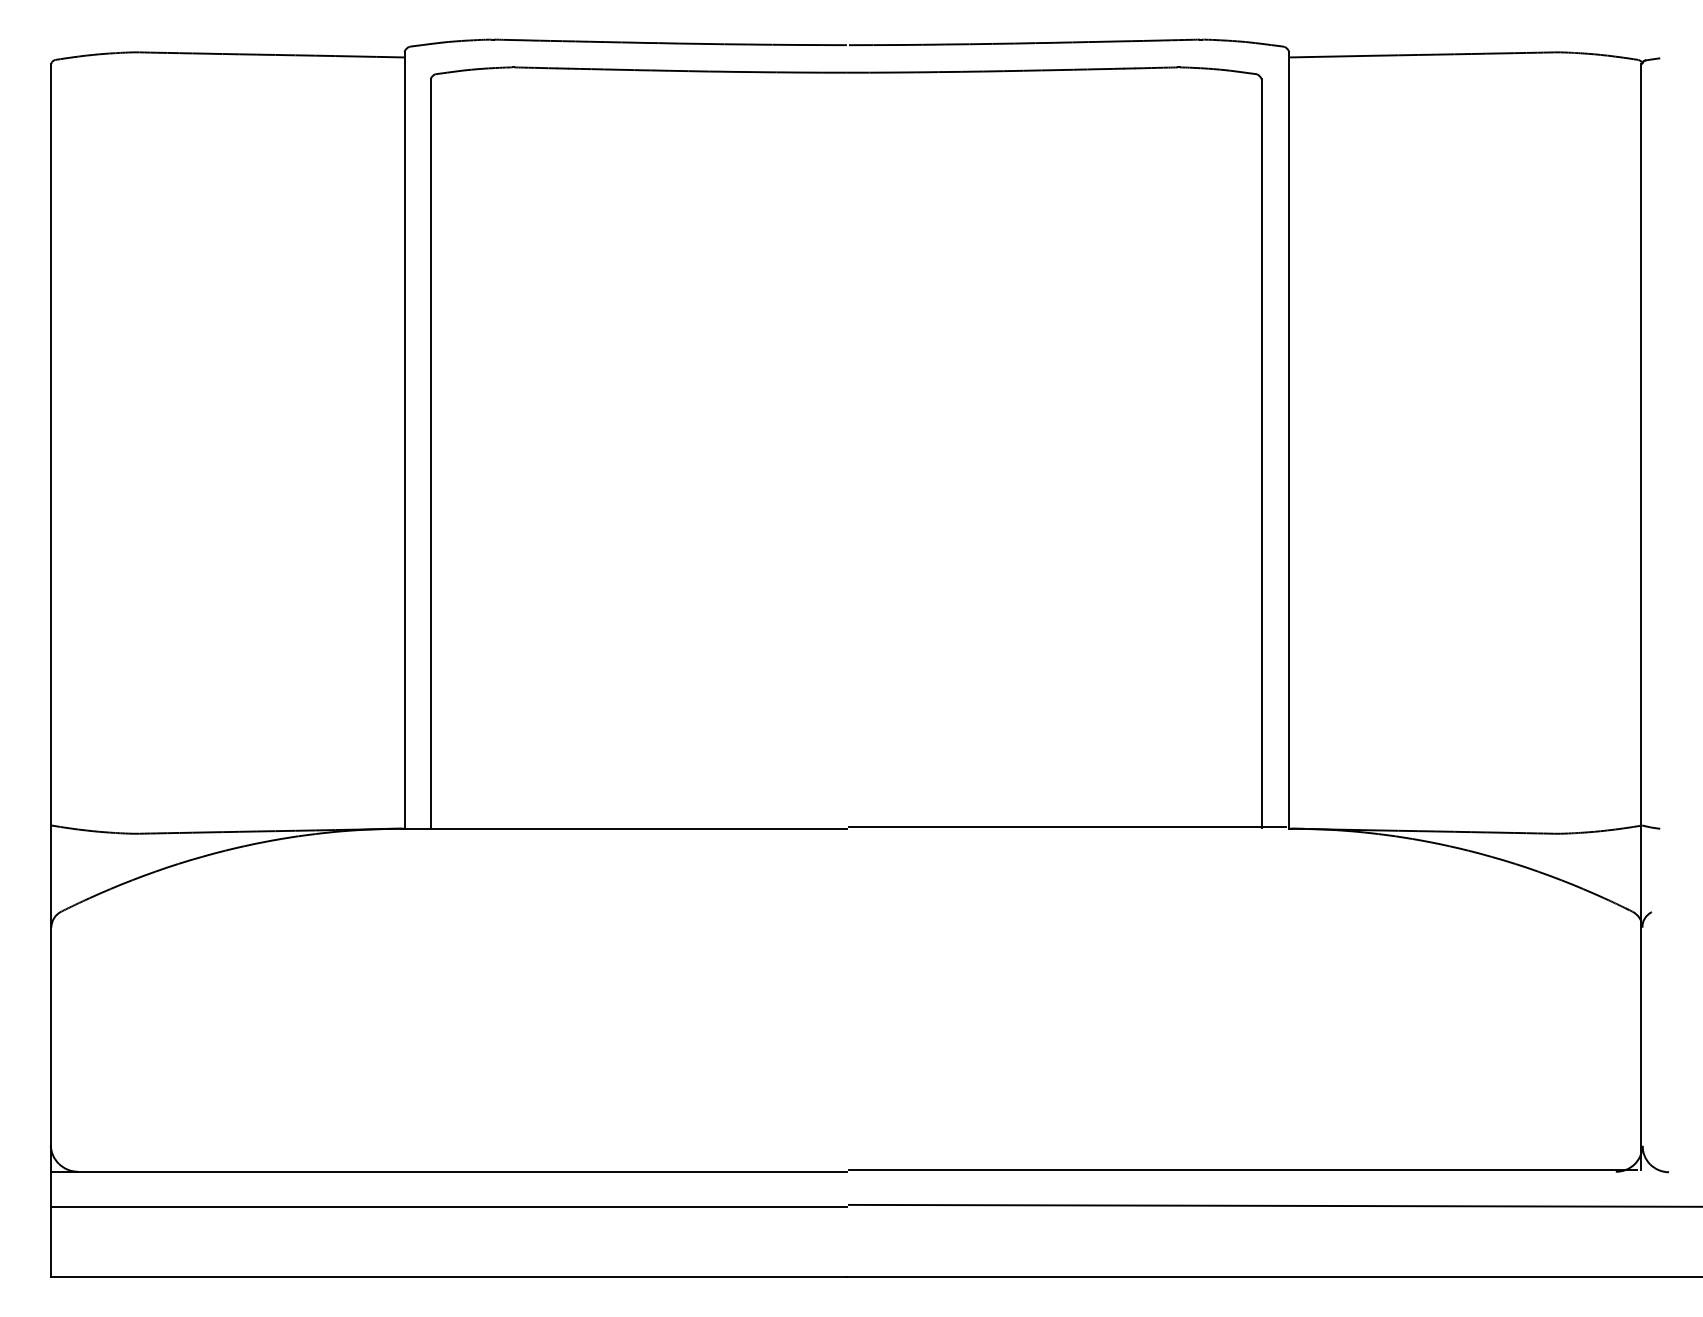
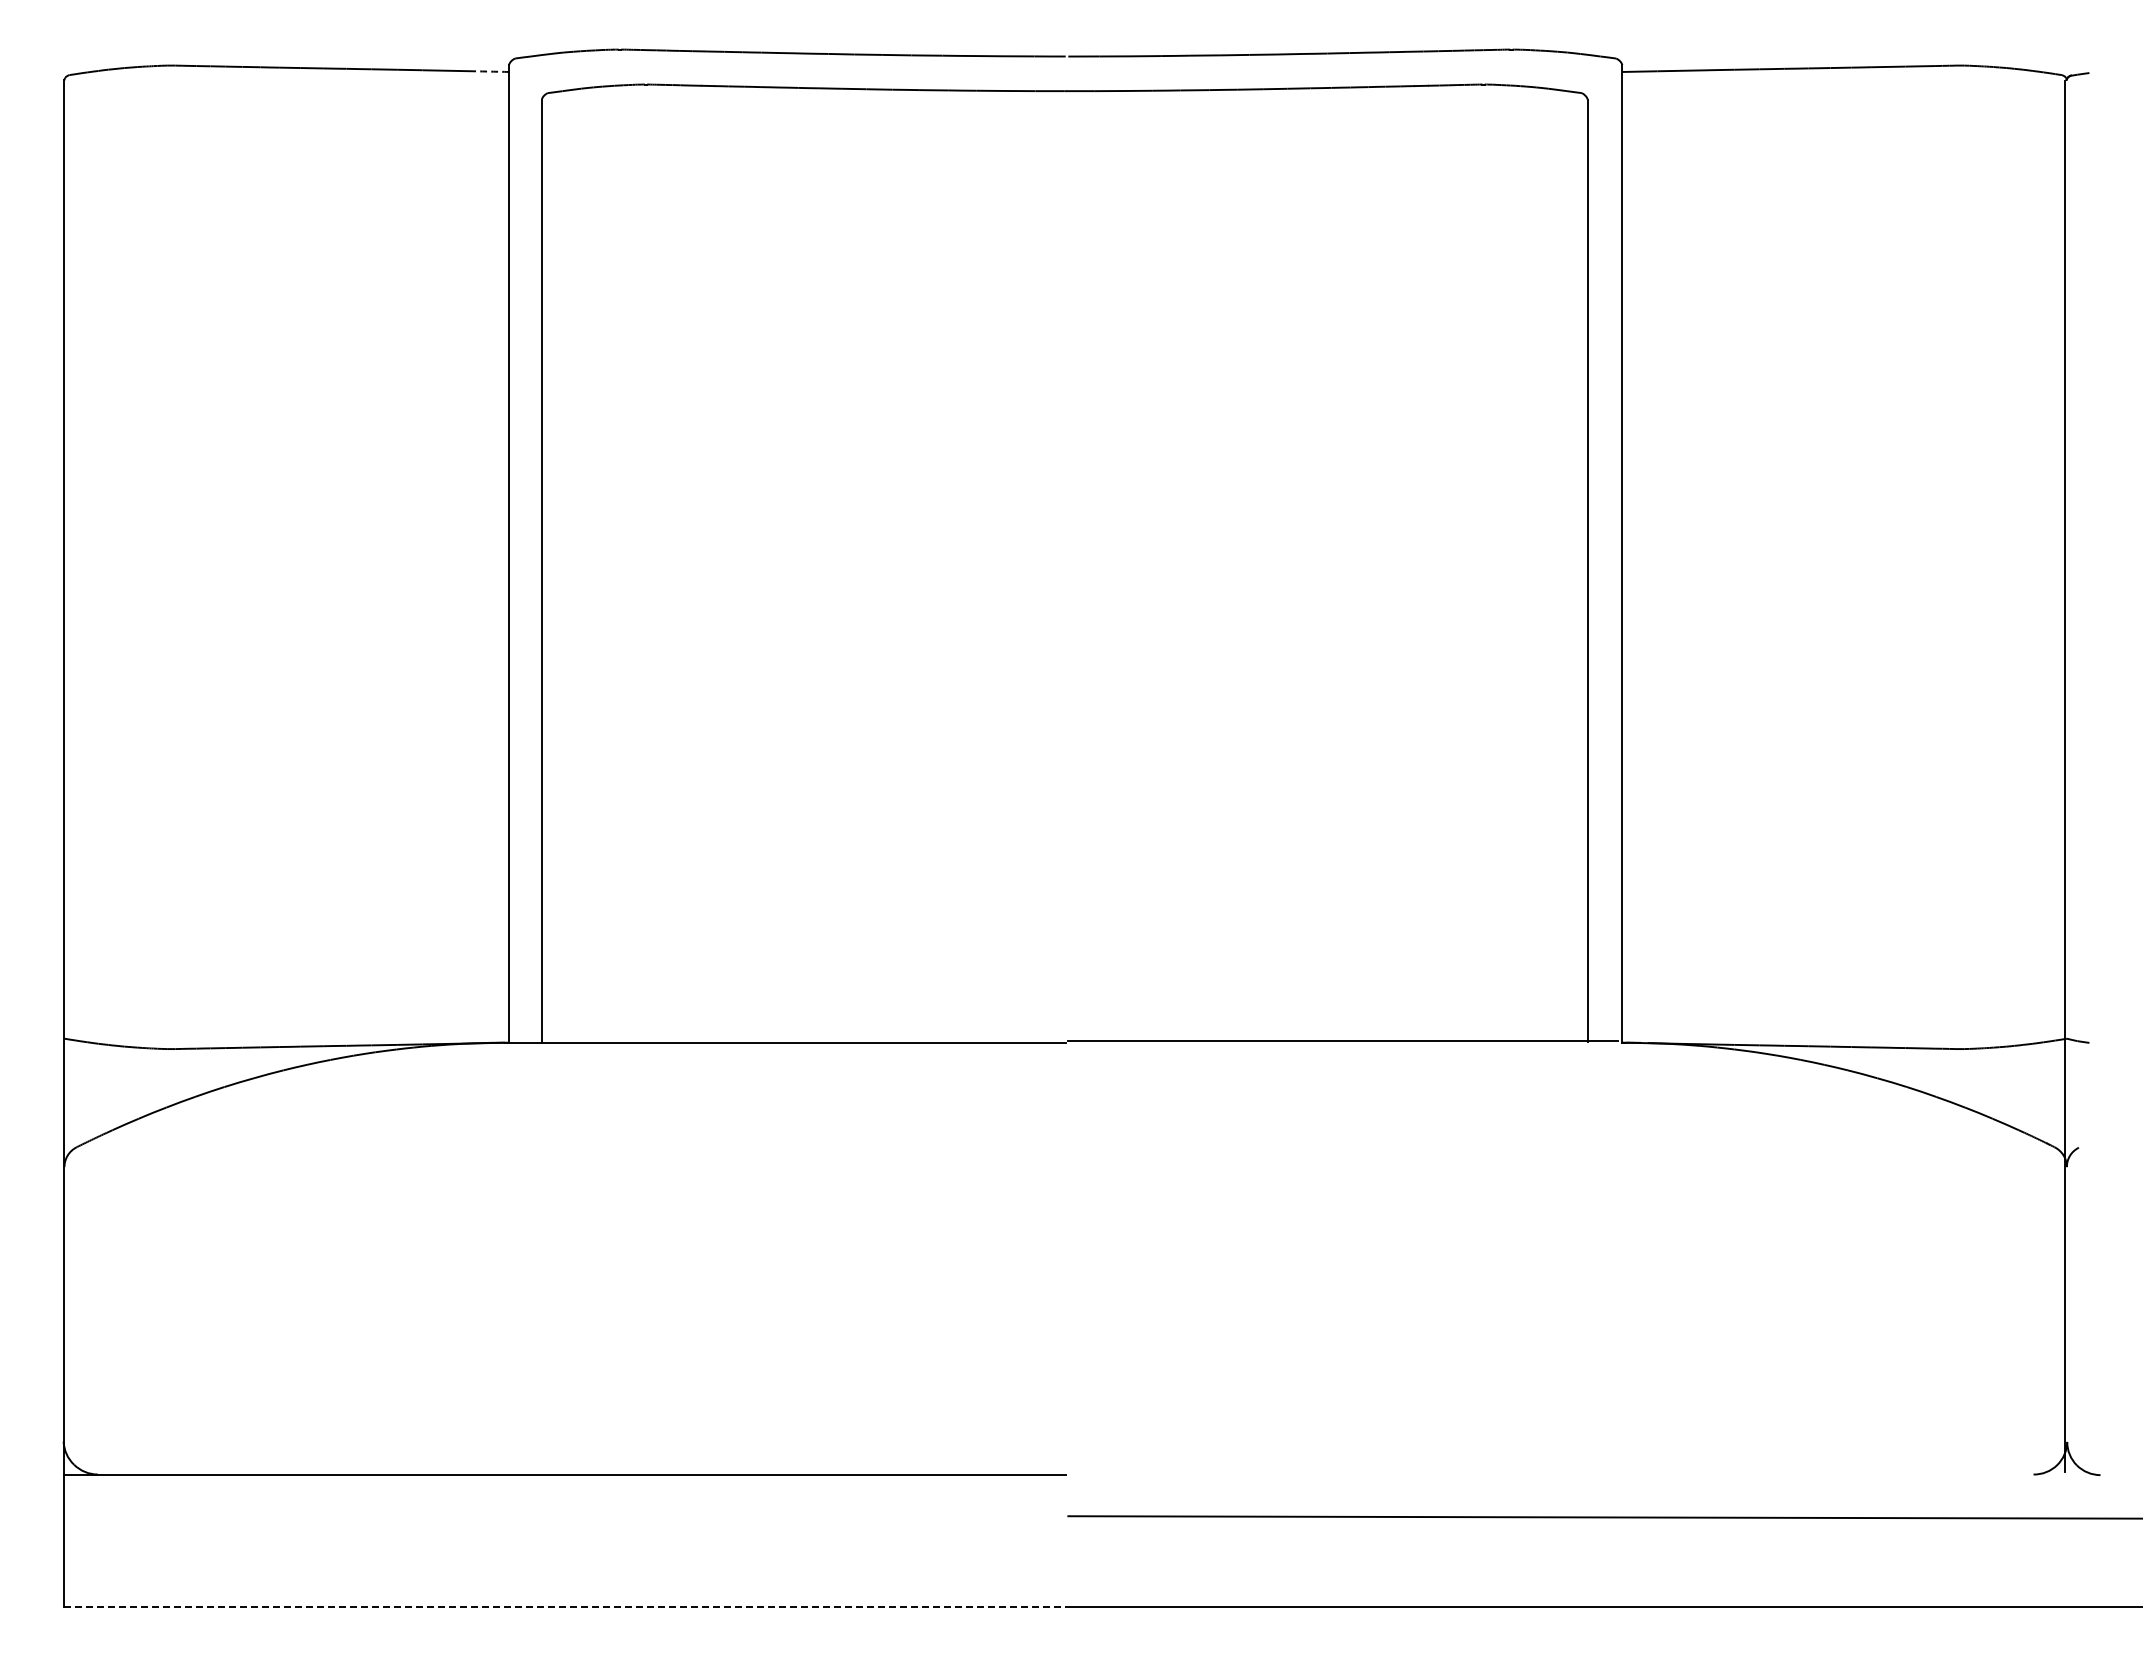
arc: (390, 57) -> (491, 71), solid -> dashed
line: (1243, 1170) -> (1564, 1472), removed
line: (448, 1206) -> (564, 1518), removed
line: (449, 1277) -> (565, 1607), solid -> dashed

